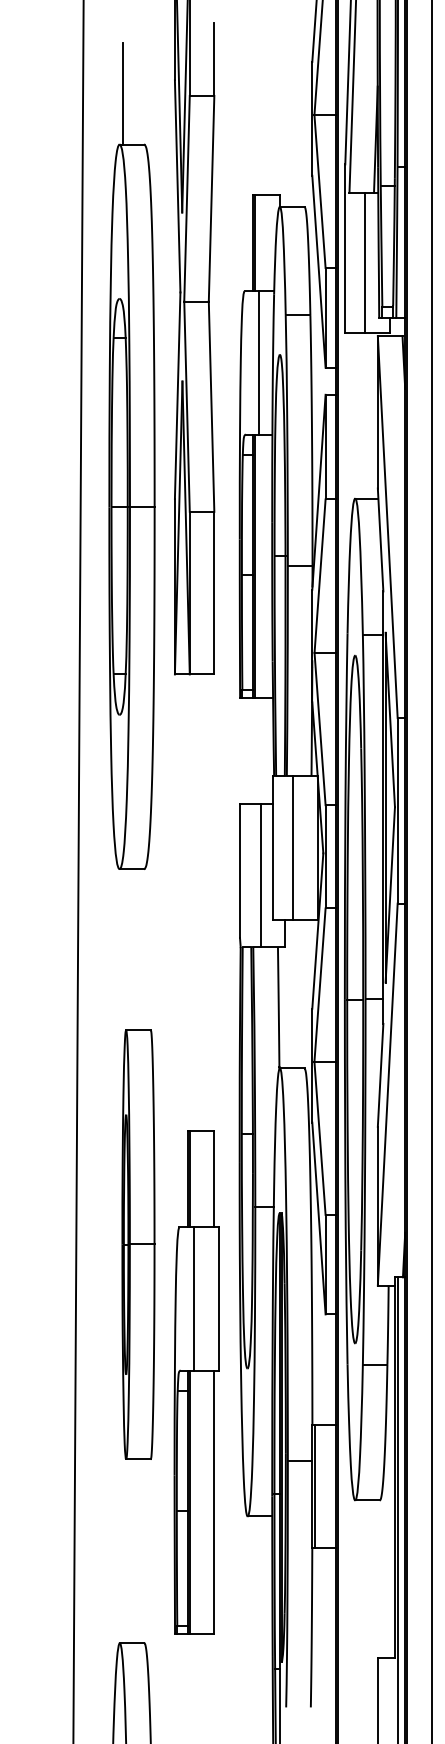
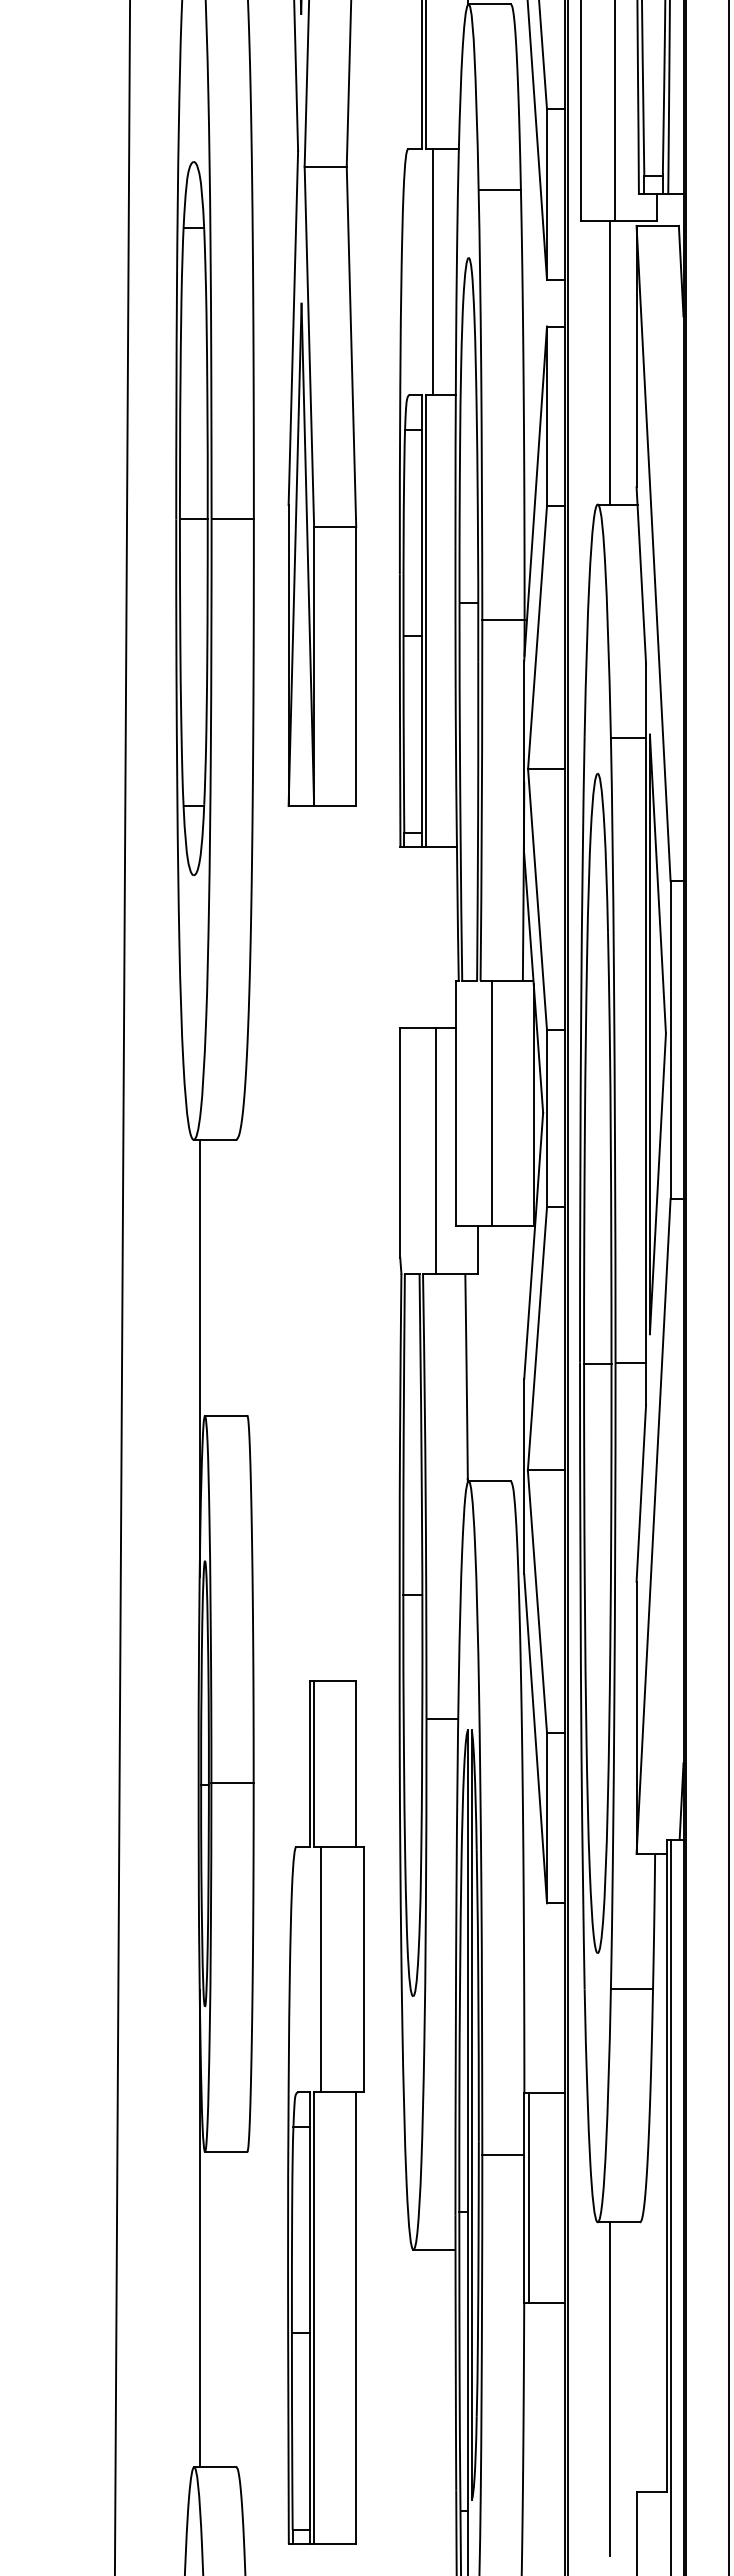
line: (362, 415) -> (610, 361), added
line: (123, 996) -> (200, 1358), added
part: (196, 1382) -> (325, 2112), moved
line: (123, 1503) -> (200, 2227), added
line: (362, 1597) -> (610, 2388), added

